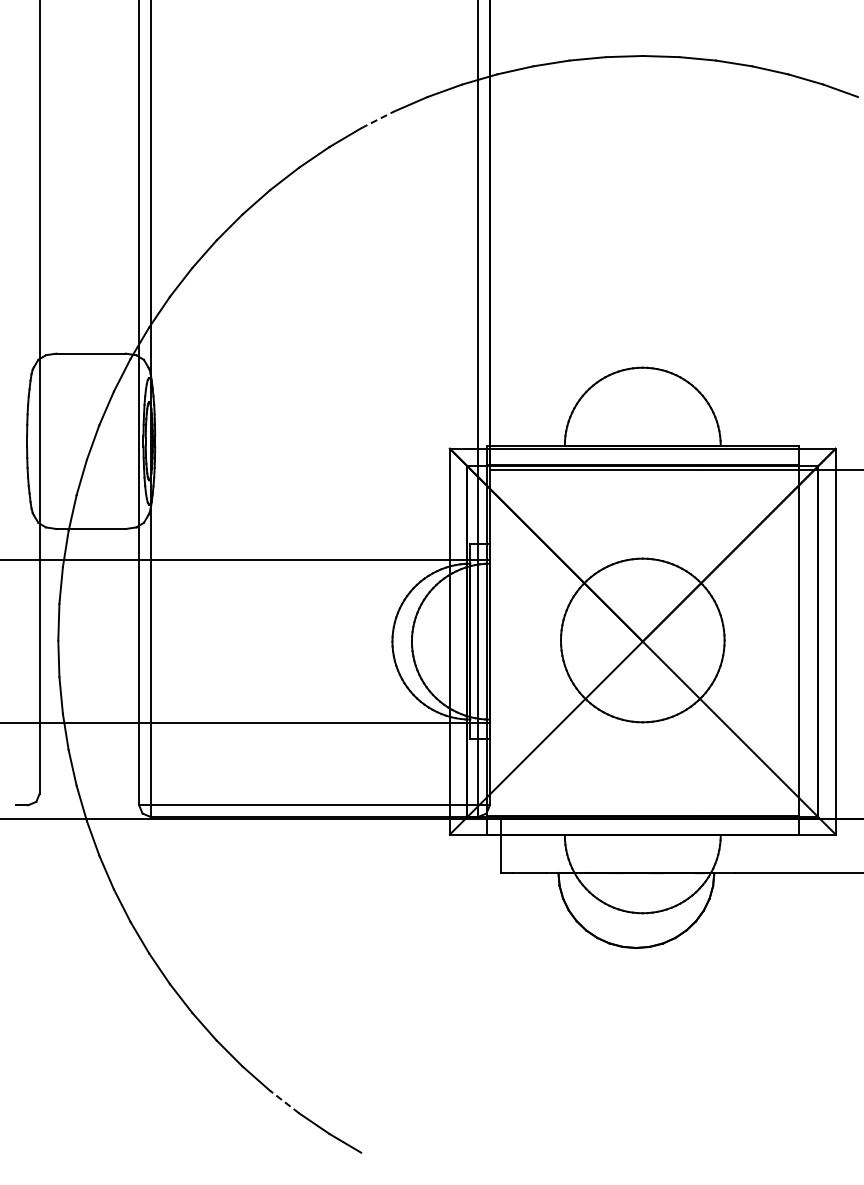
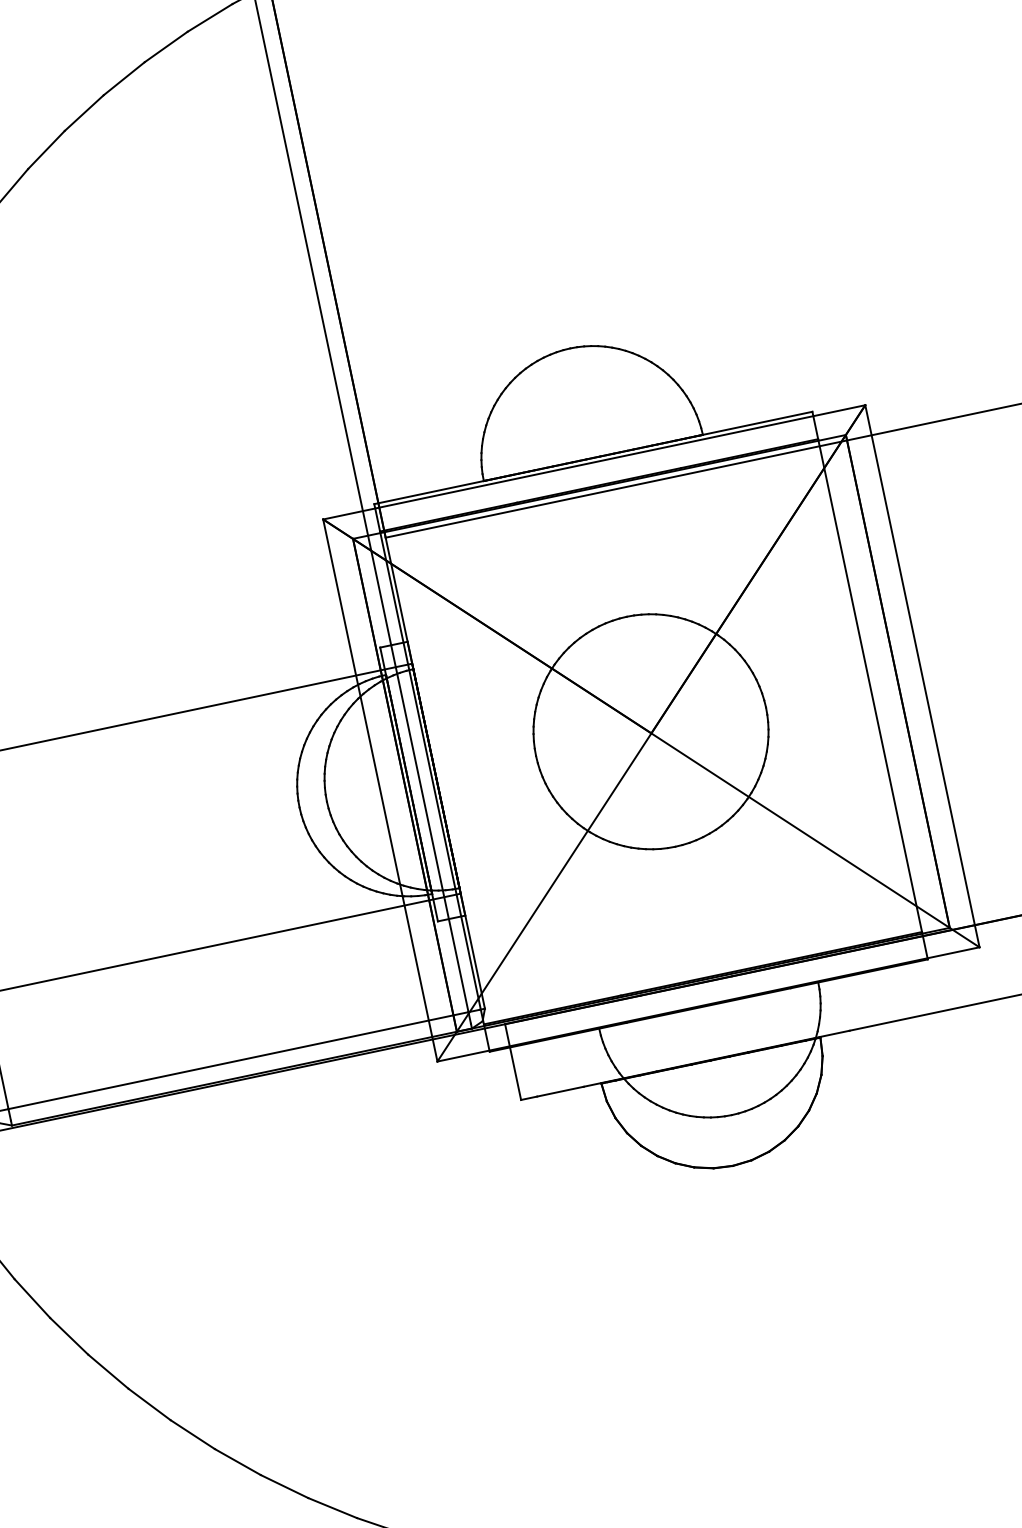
line: (378, 119) -> (125, 77), dashed -> solid
line: (284, 1101) -> (284, 1485), dashed -> solid

